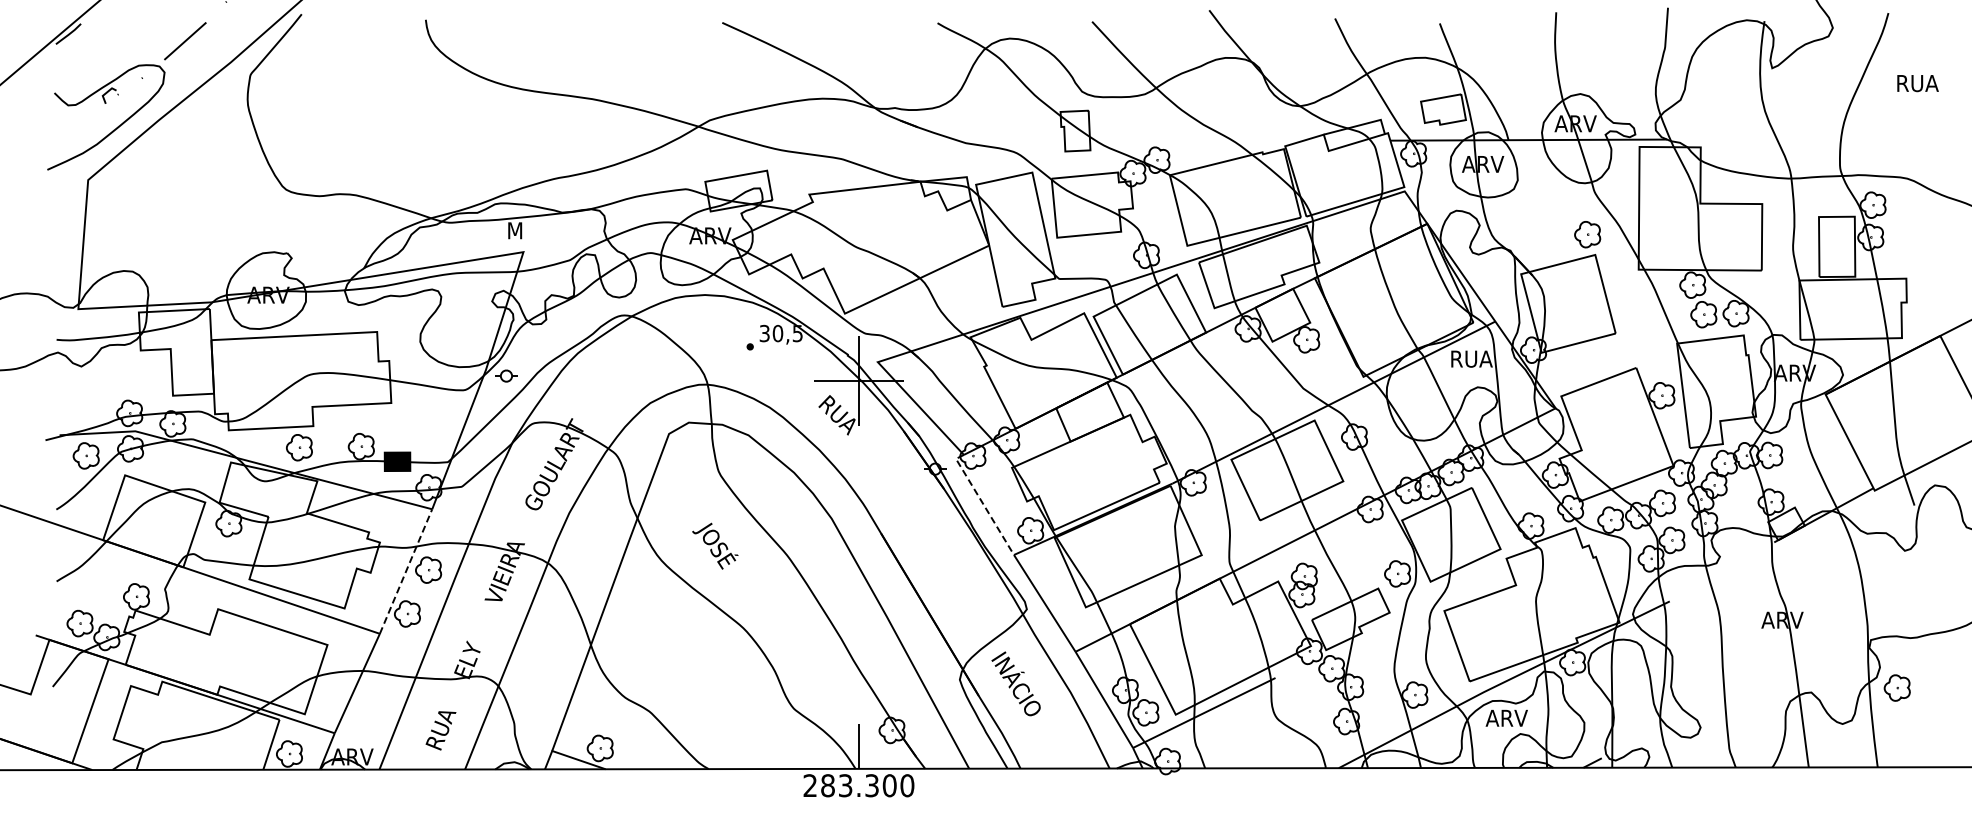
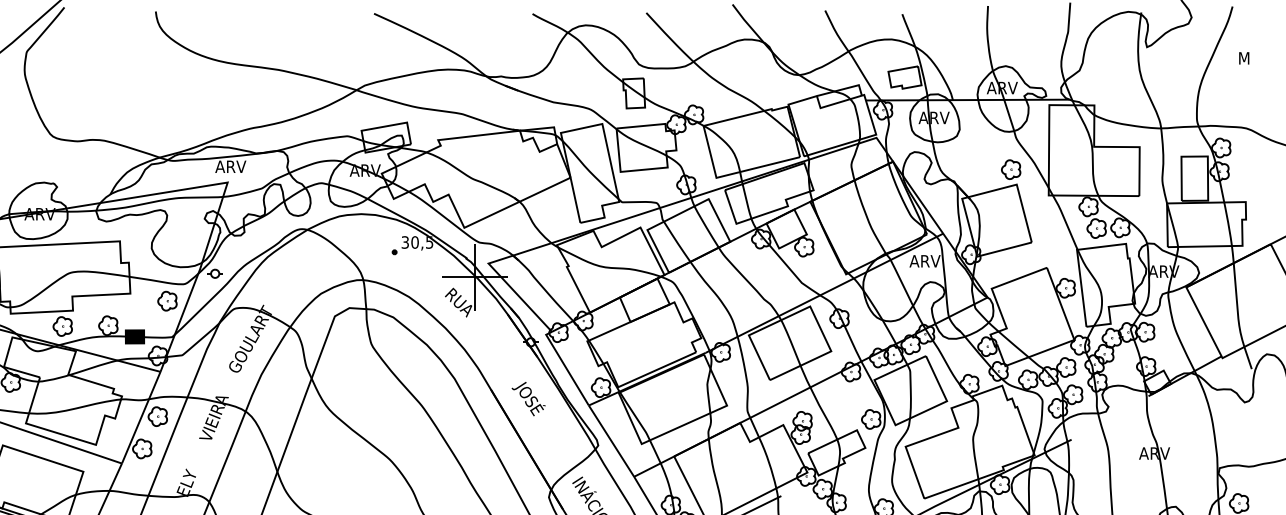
text: (1918, 83) -> (1254, 58), RUA -> M
text: (527, 230) -> (230, 166), M -> ARV
text: (1470, 358) -> (924, 260), RUA -> ARV
part: (441, 412) -> (167, 300), added
line: (982, 503) -> (565, 367), dashed -> solid
text: (715, 545) -> (528, 398), moved
line: (406, 571) -> (141, 417), dashed -> solid

